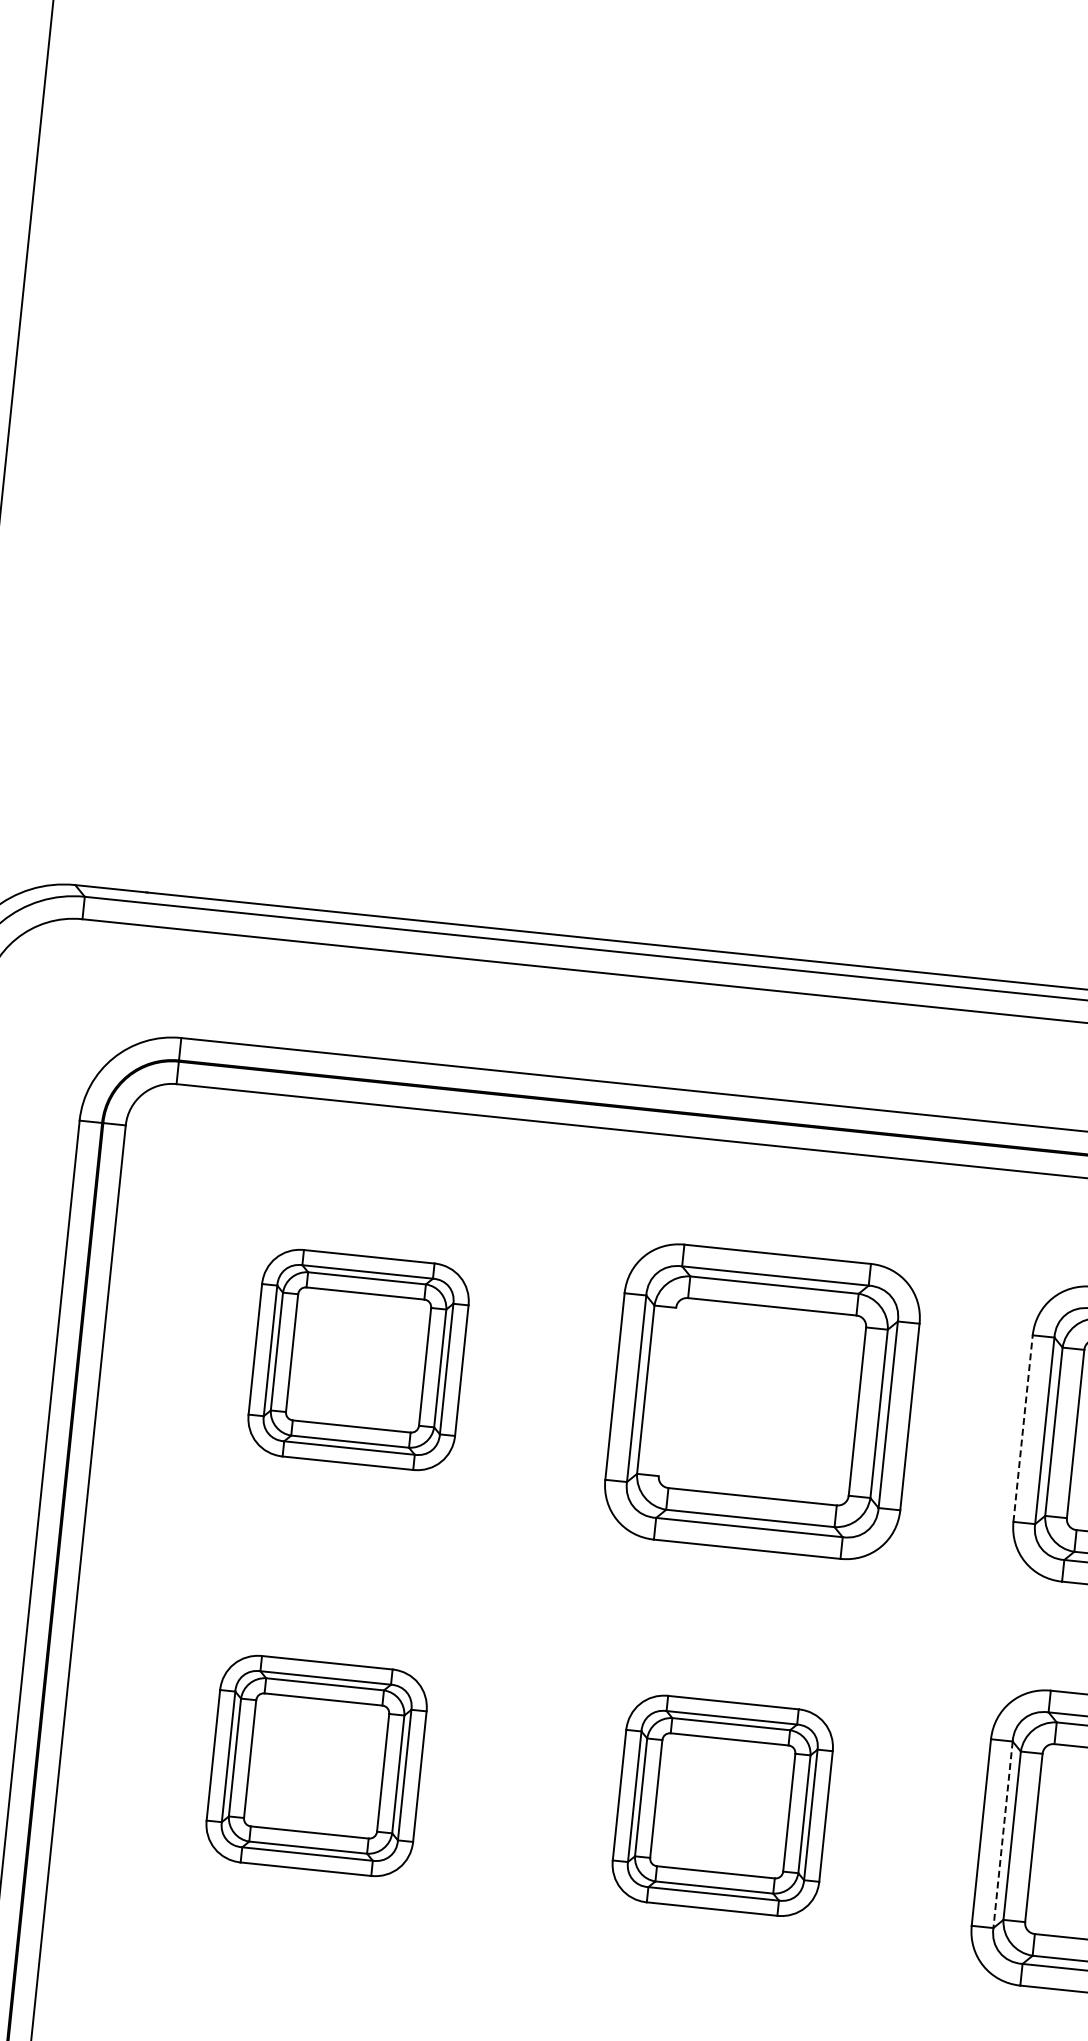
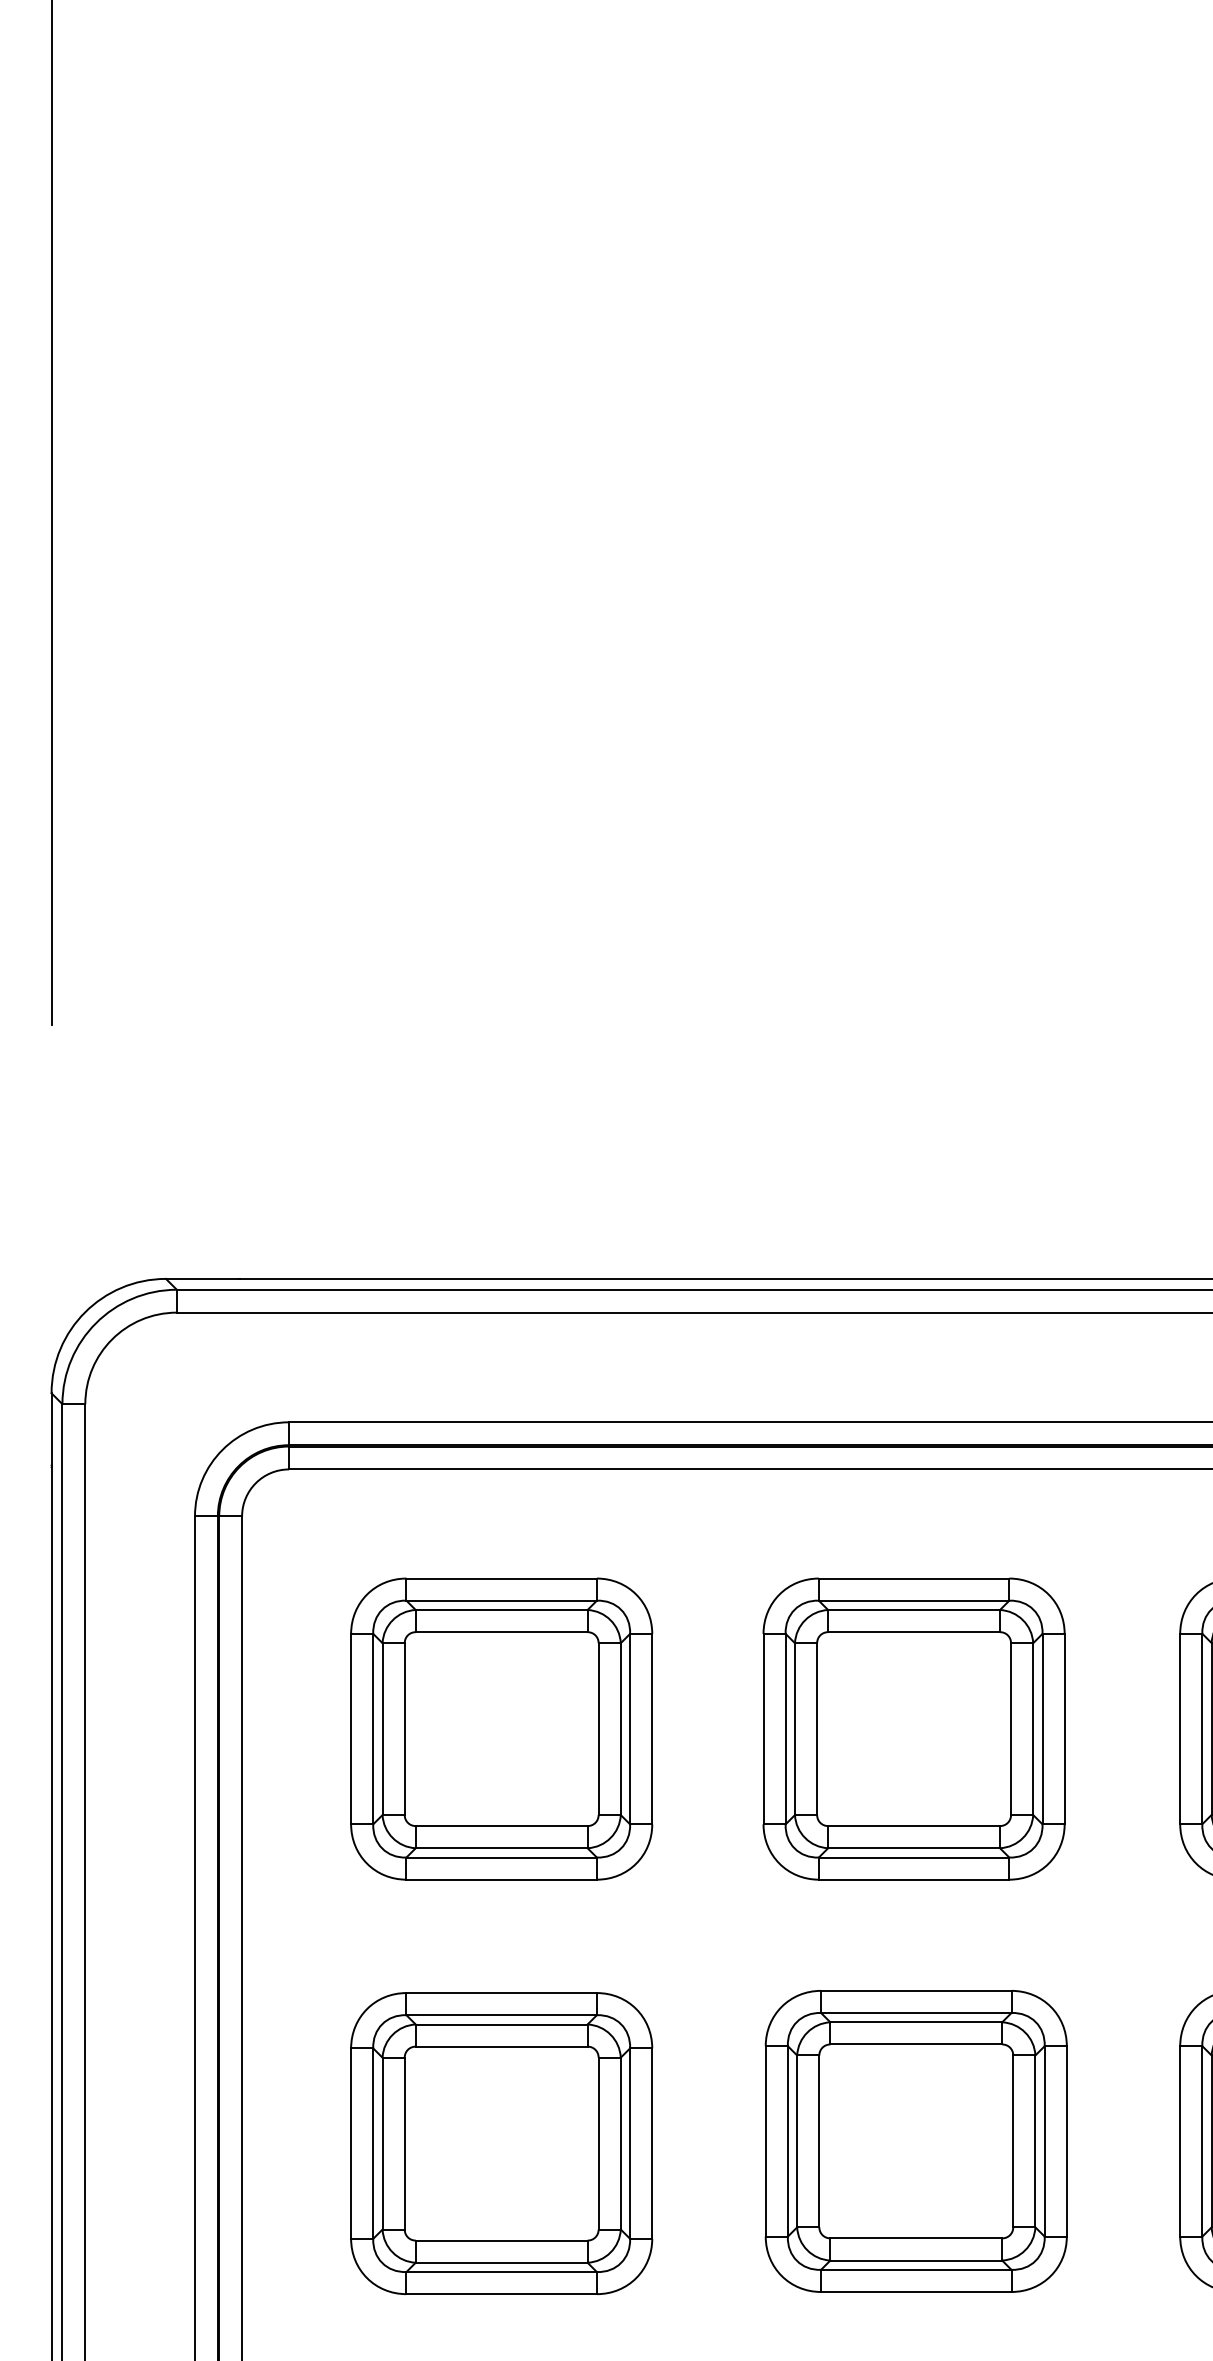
part: (358, 1359) -> (501, 1728), size x1.43
line: (667, 1392) -> (817, 1729), added
line: (1023, 1428) -> (1180, 1728), dashed -> solid
part: (316, 1765) -> (501, 2143), size x1.43
part: (722, 1805) -> (915, 2141), size x1.43
line: (1003, 1834) -> (1202, 2141), dashed -> solid

